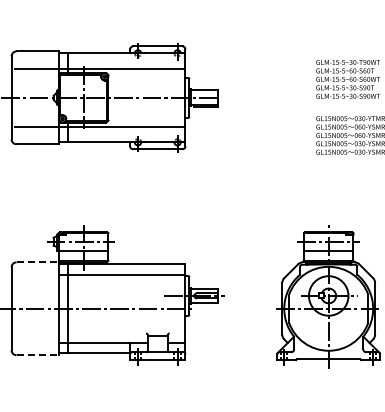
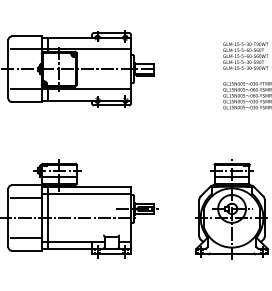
line: (37, 262) -> (26, 185), dashed -> solid
line: (36, 280) -> (25, 198), added
line: (36, 337) -> (25, 238), added
line: (37, 355) -> (26, 250), dashed -> solid

